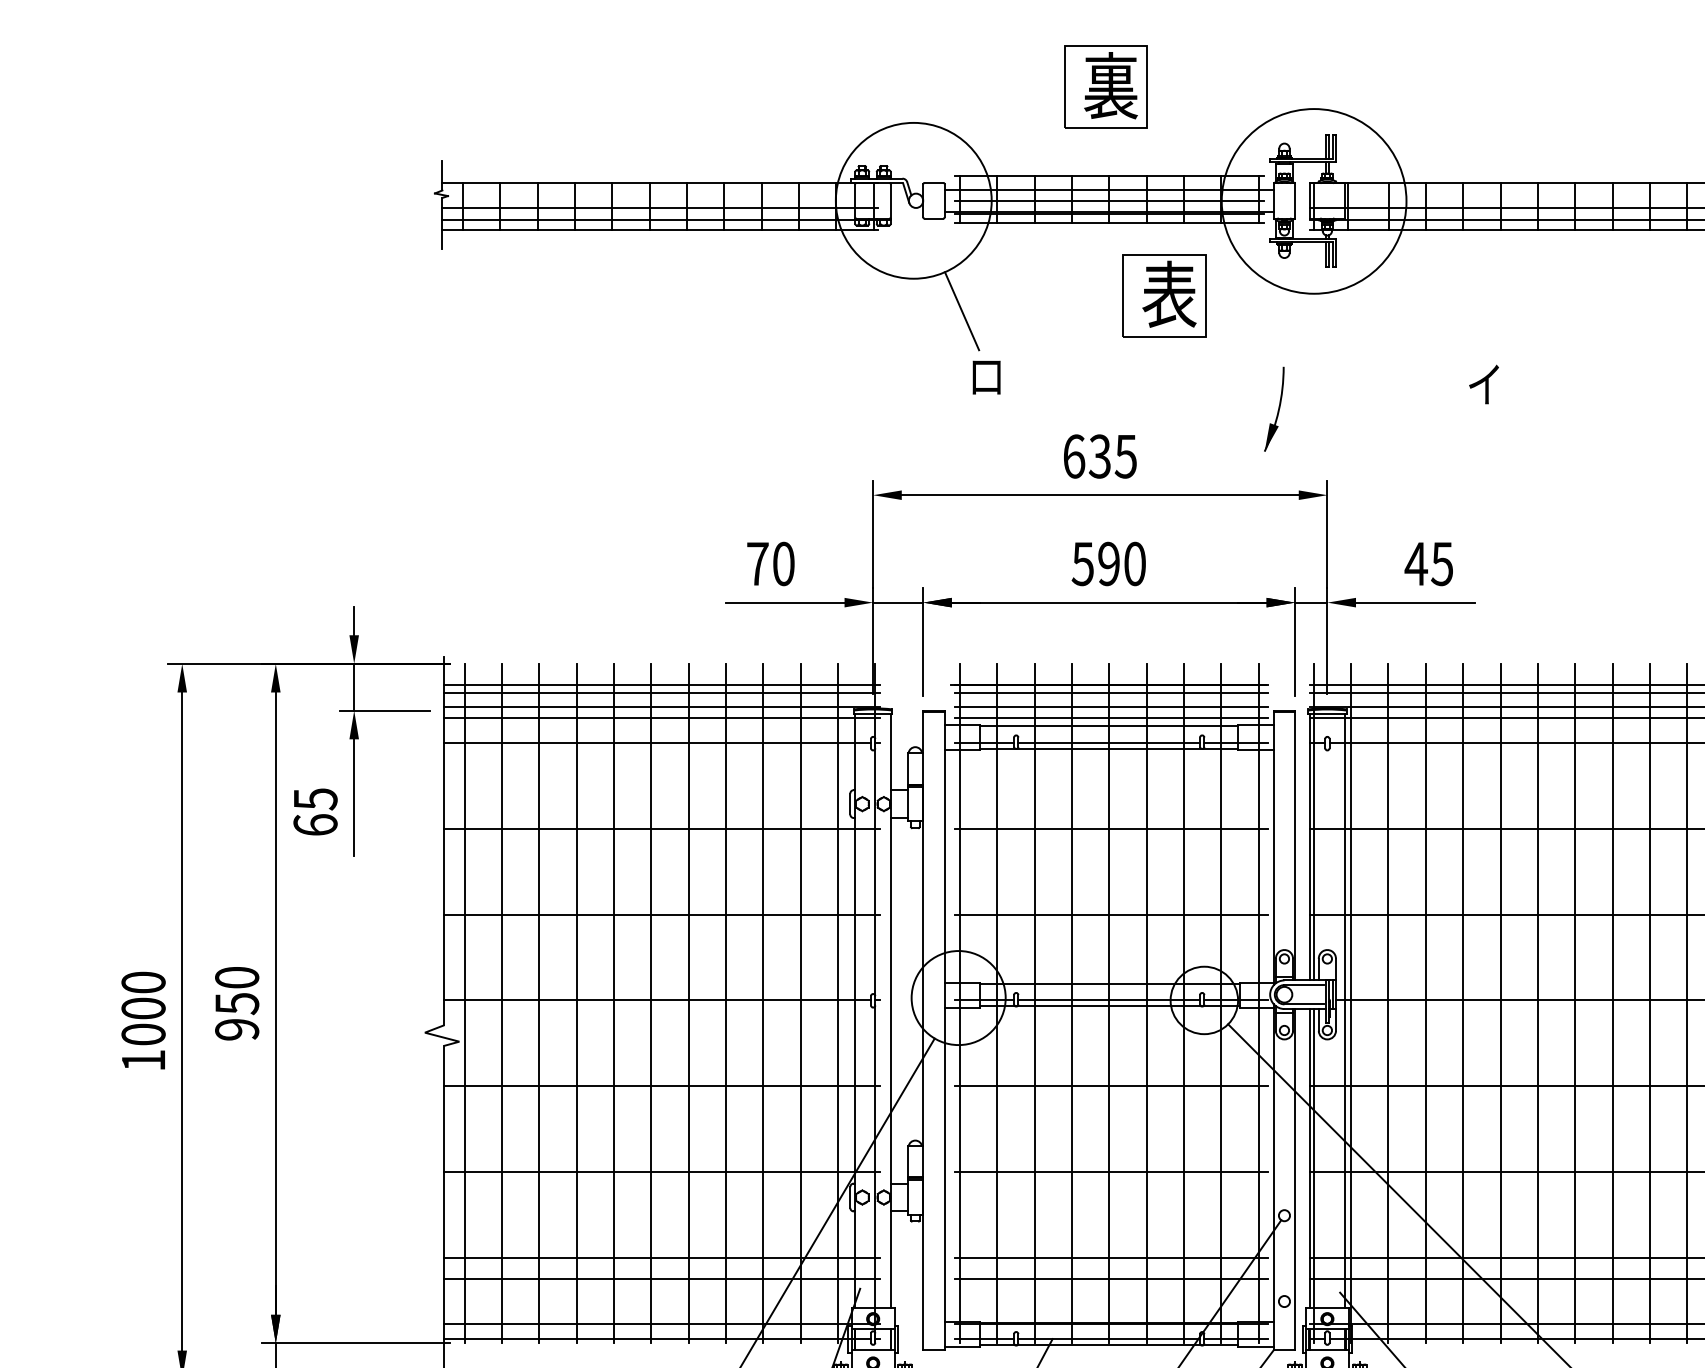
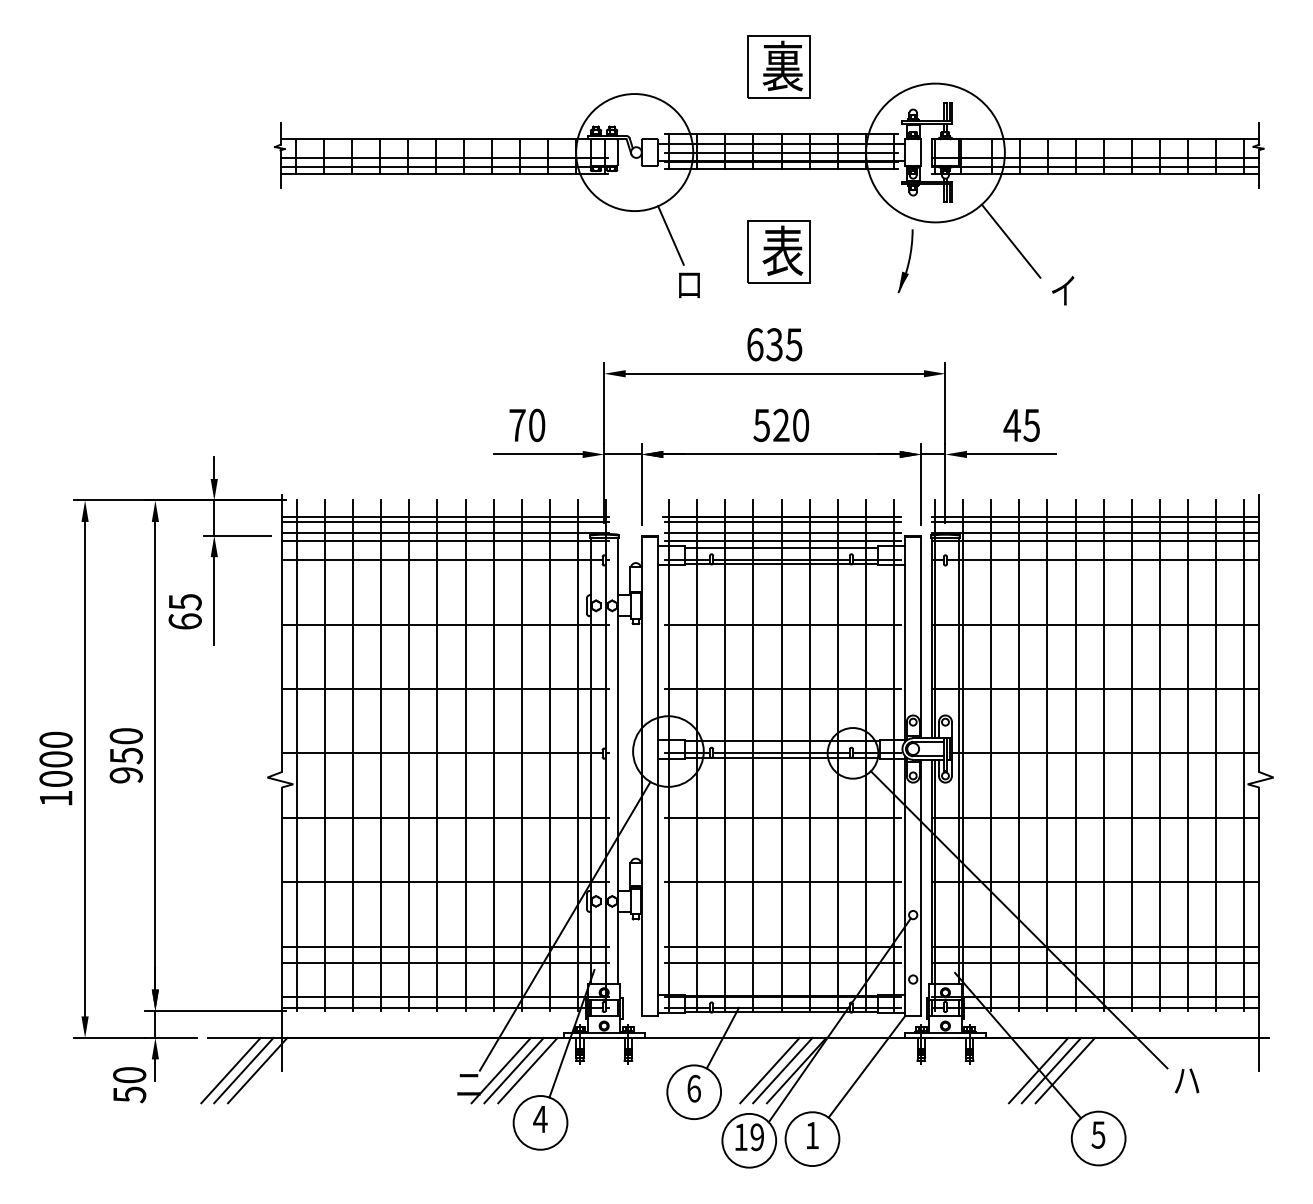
part: (1163, 295) -> (778, 251), moved
line: (1413, 317) -> (1010, 240), added
part: (1274, 409) -> (905, 261), moved
text: (1109, 564) -> (781, 425), 590 -> 520

